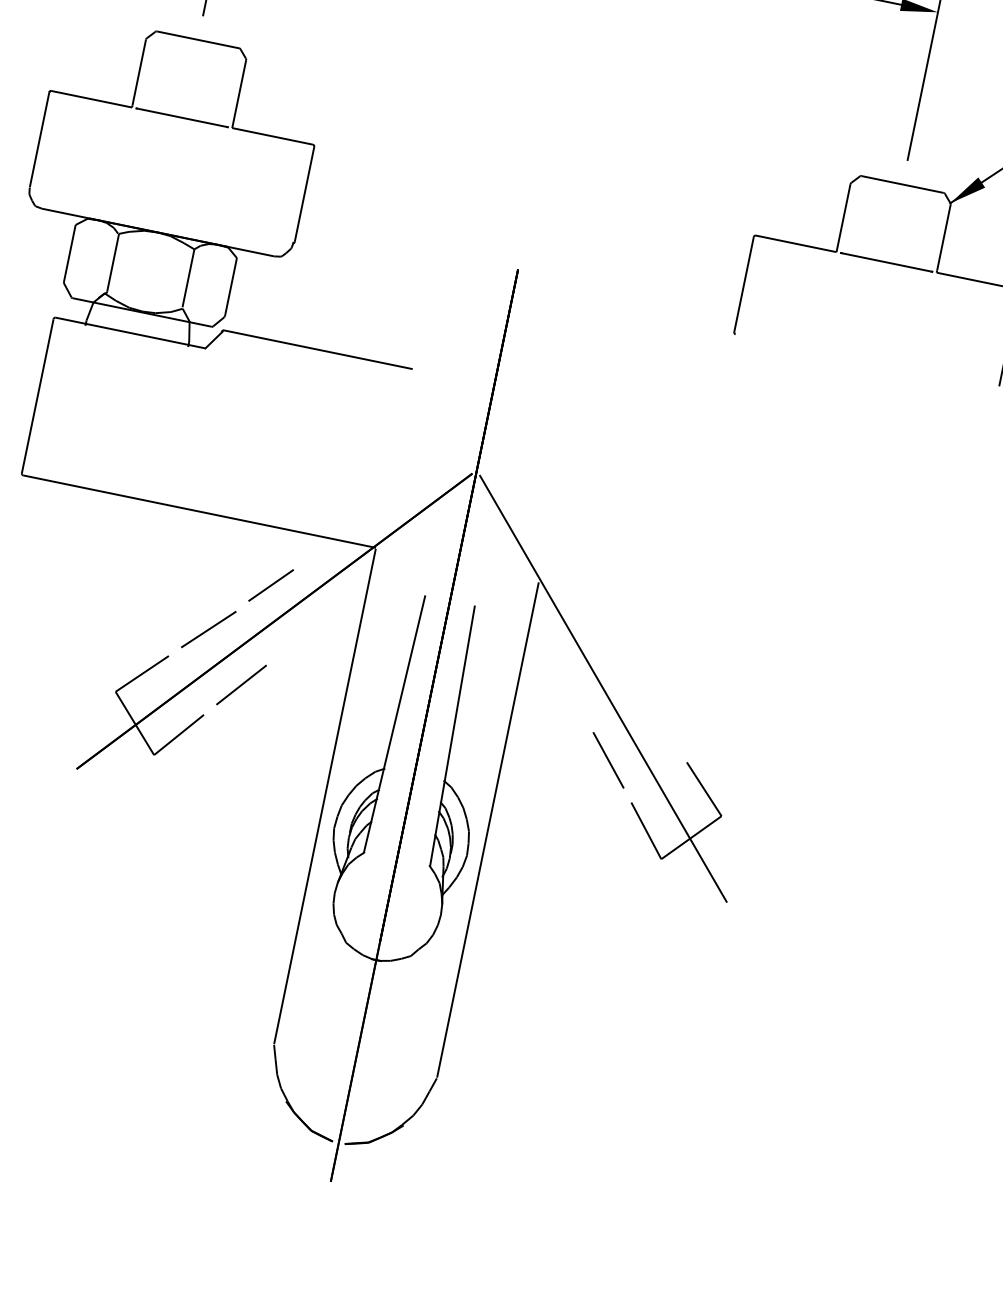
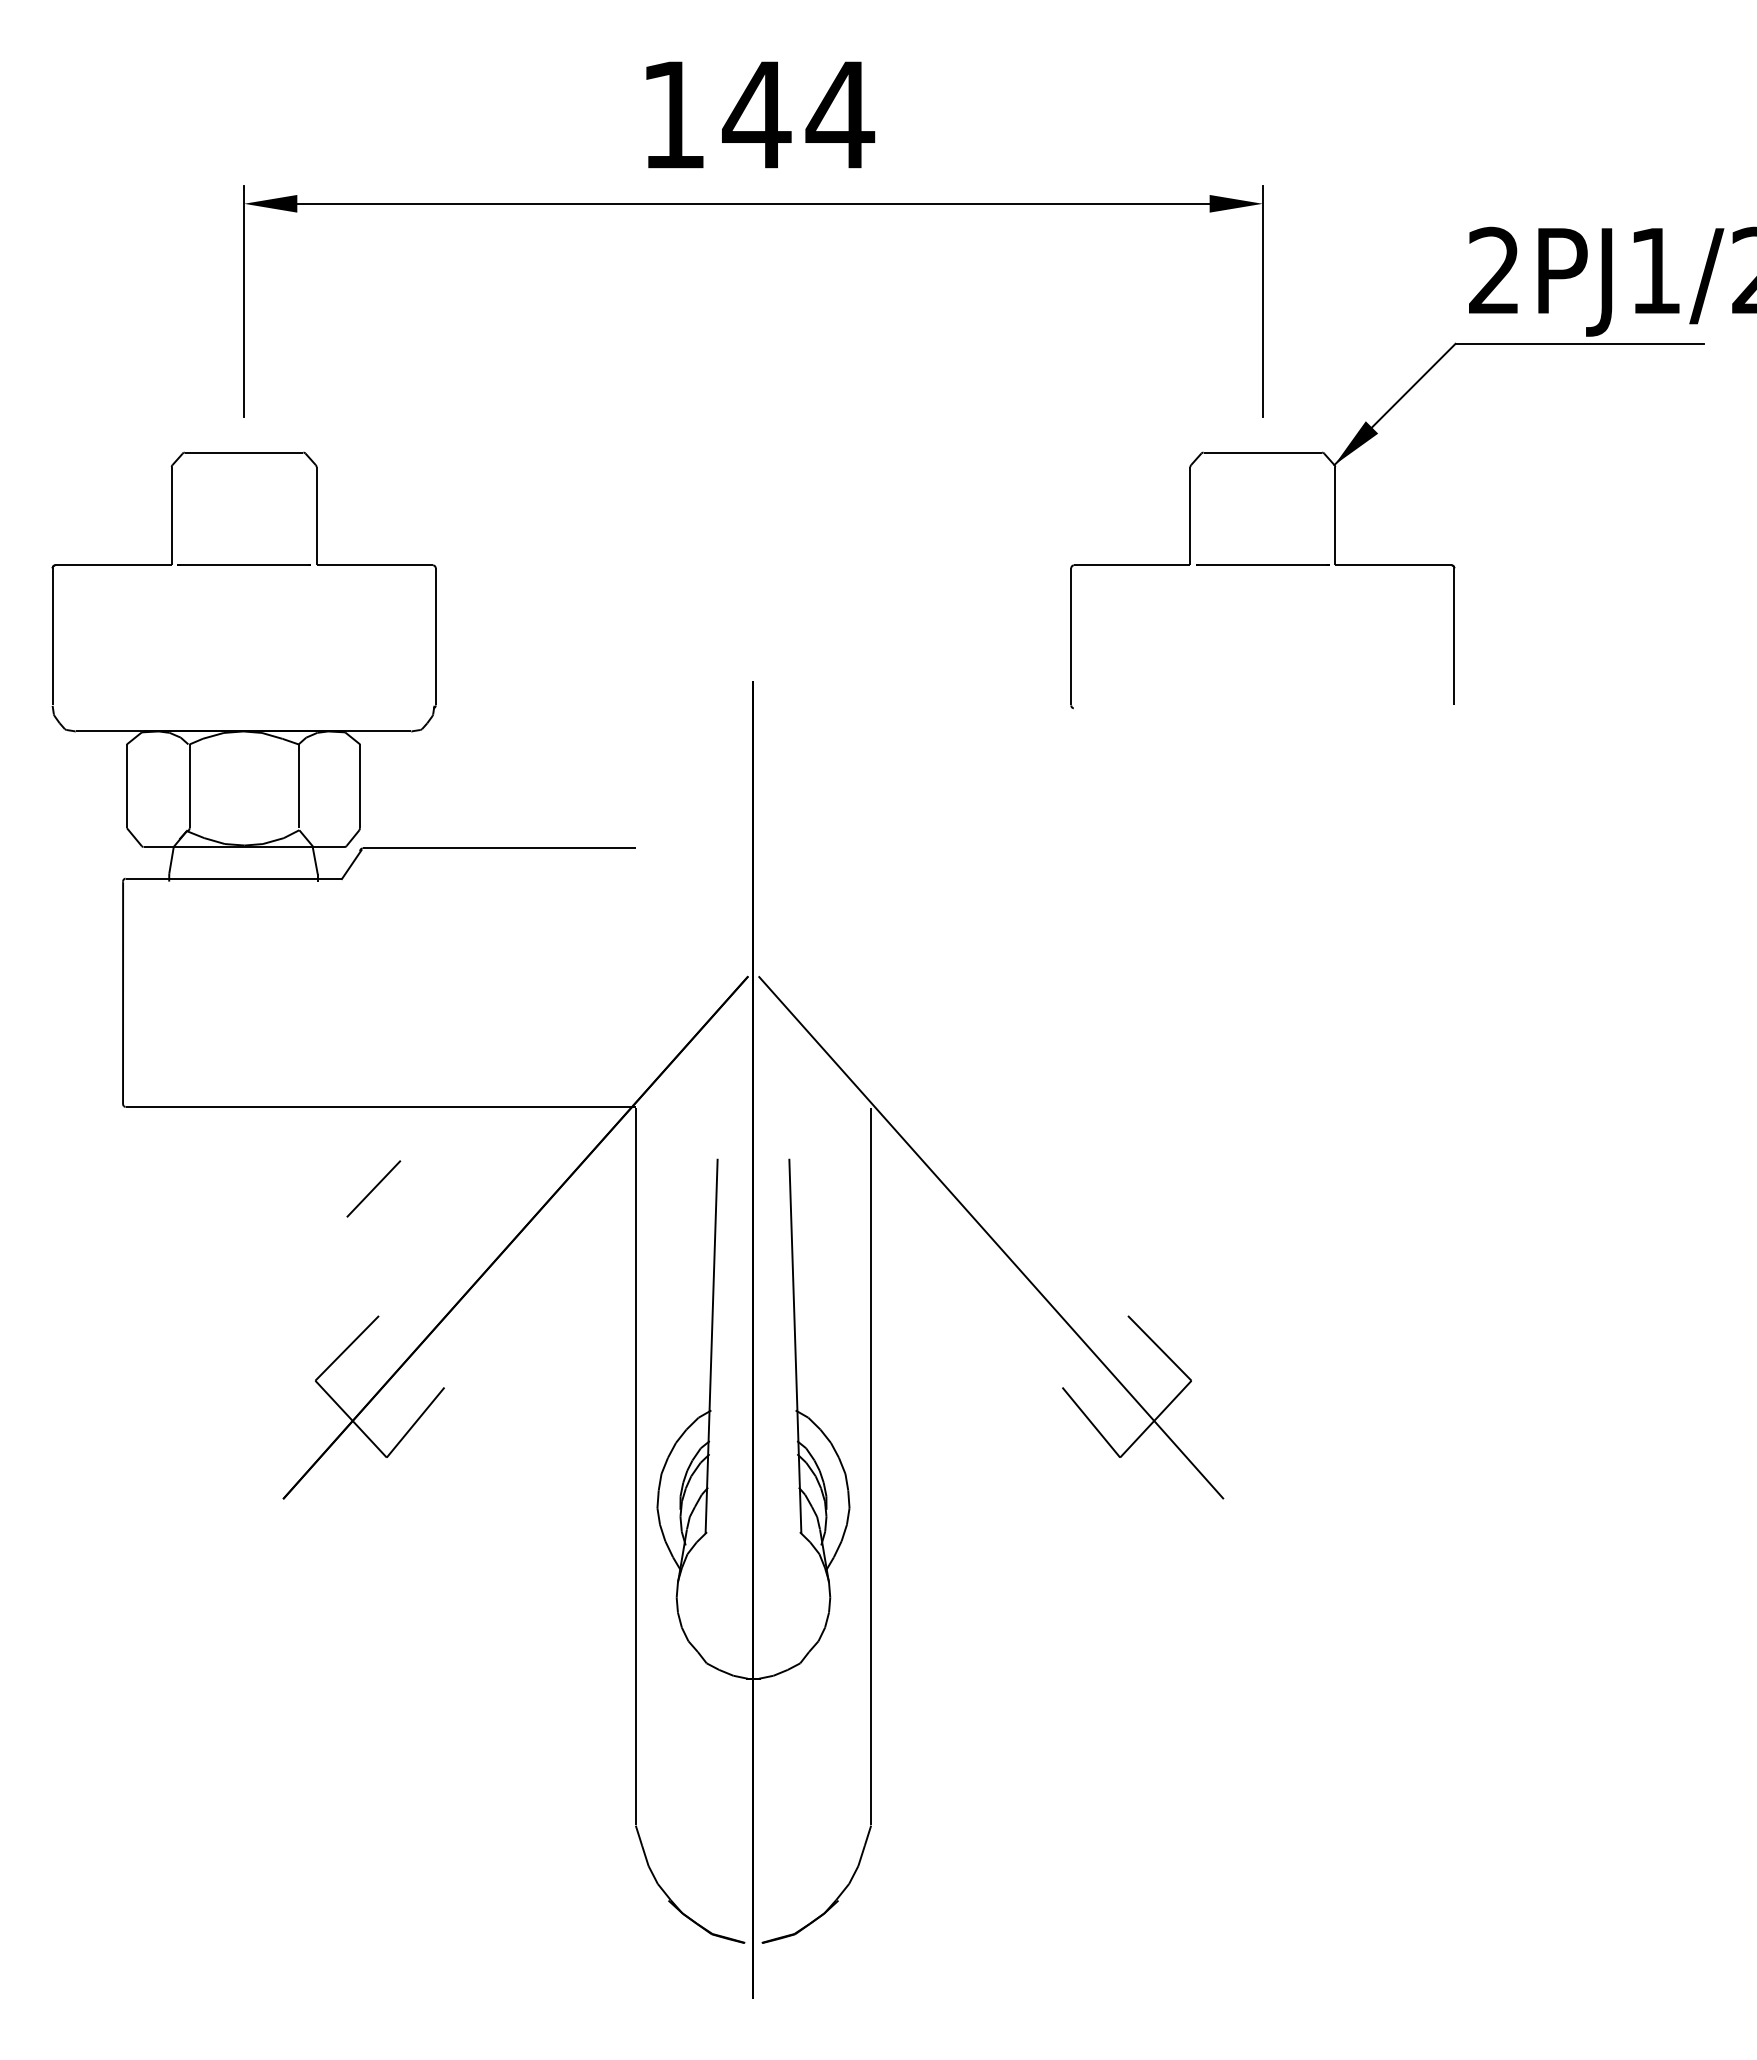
line: (270, 585) -> (373, 1188), moved
line: (208, 629) -> (426, 1267), removed
line: (241, 684) -> (487, 1335), removed
line: (608, 760) -> (1018, 1335), removed

